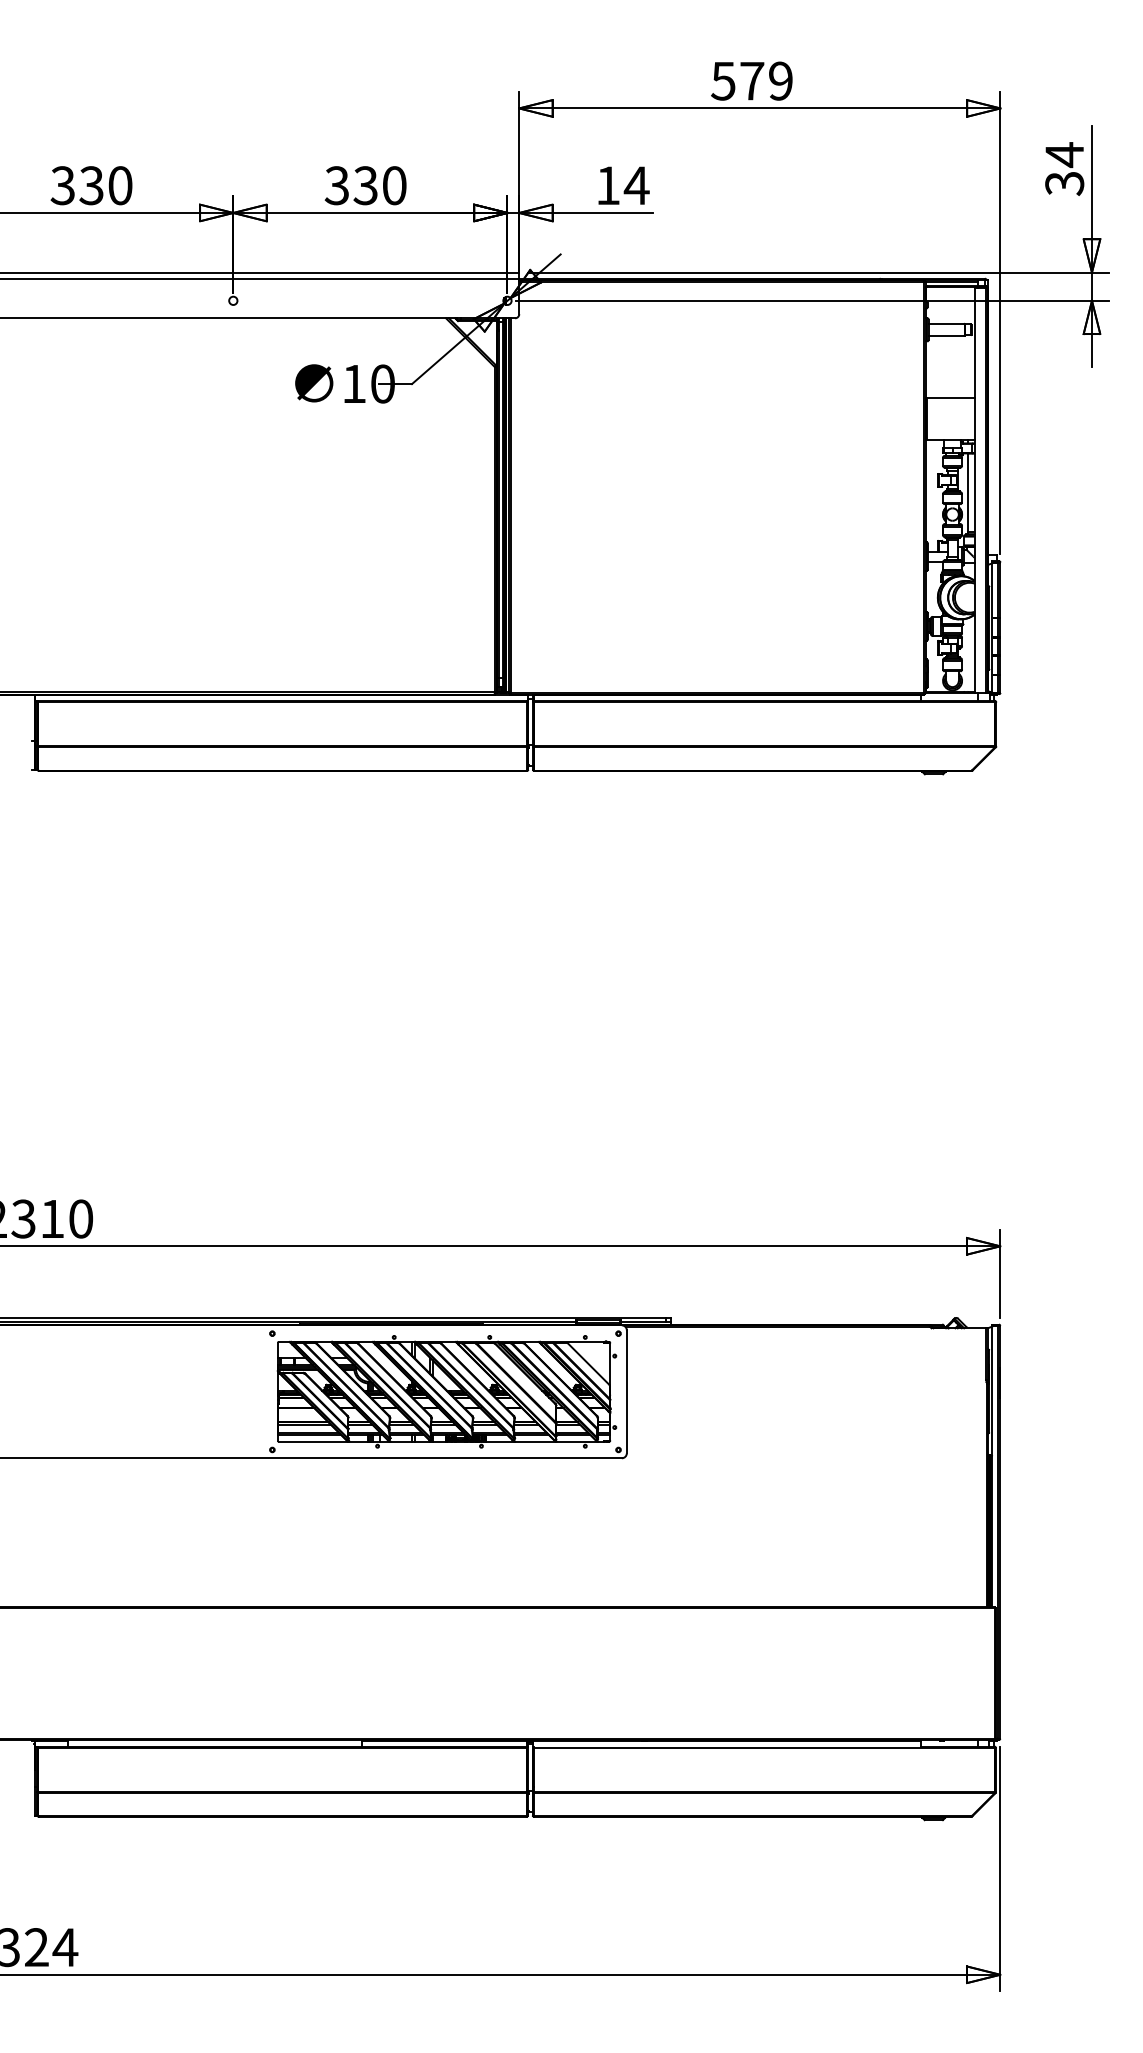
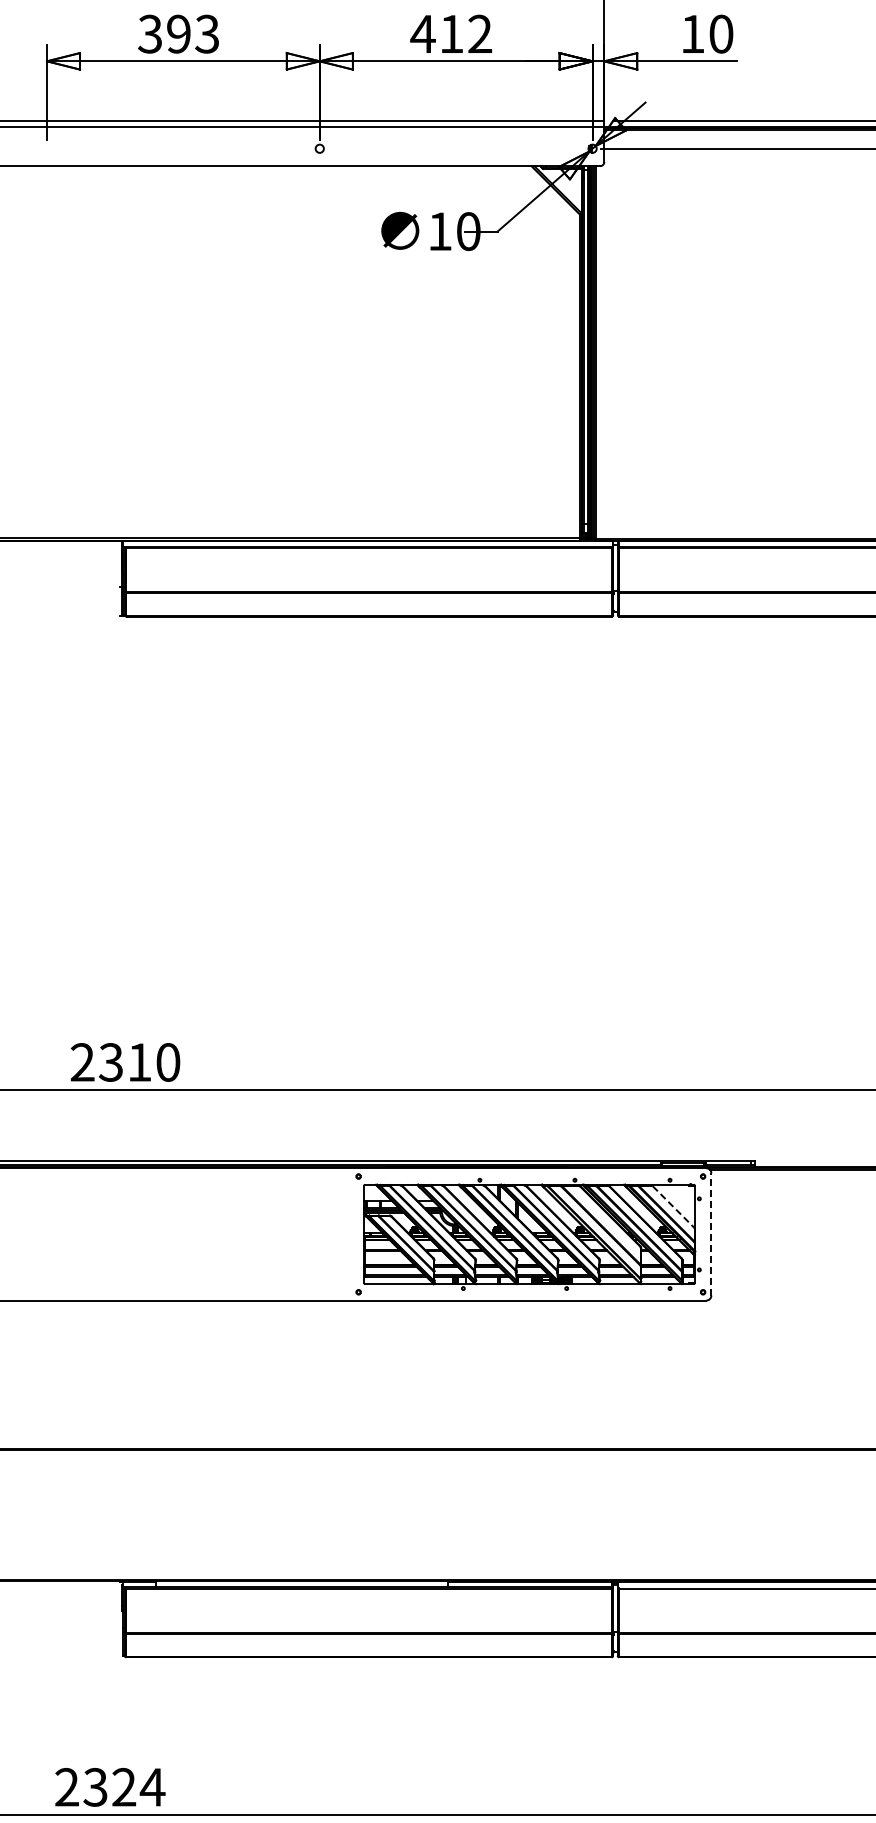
text: (105, 185) -> (192, 33), 330 -> 393
text: (365, 185) -> (451, 33), 330 -> 412
text: (636, 185) -> (720, 33), 14 -> 10
line: (589, 1364) -> (674, 1207), solid -> dashed
line: (626, 1391) -> (711, 1234), solid -> dashed

